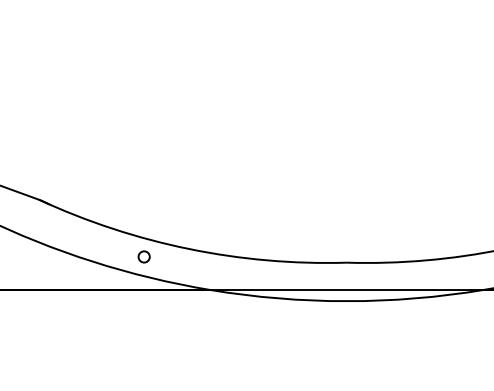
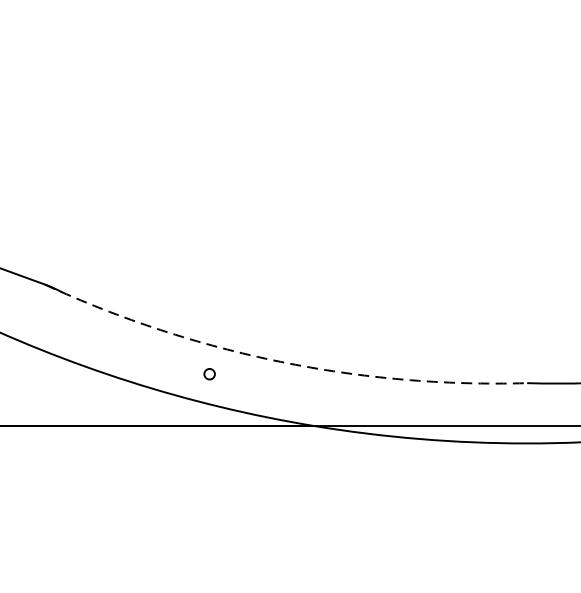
arc: (189, 249) -> (280, 362), solid -> dashed
circle: (143, 256) -> (208, 373), size x0.6

